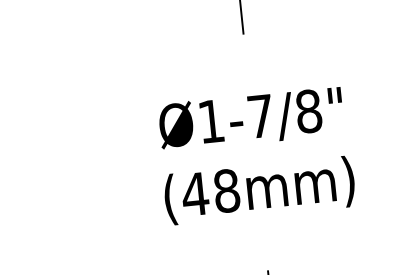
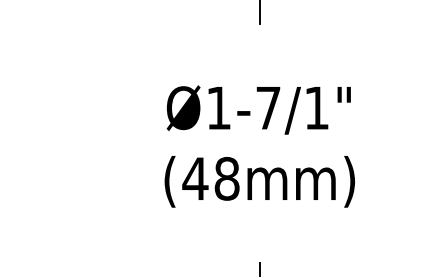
text: (308, 111) -> (316, 108), Ø1-7/8" -> Ø1-7/1"

